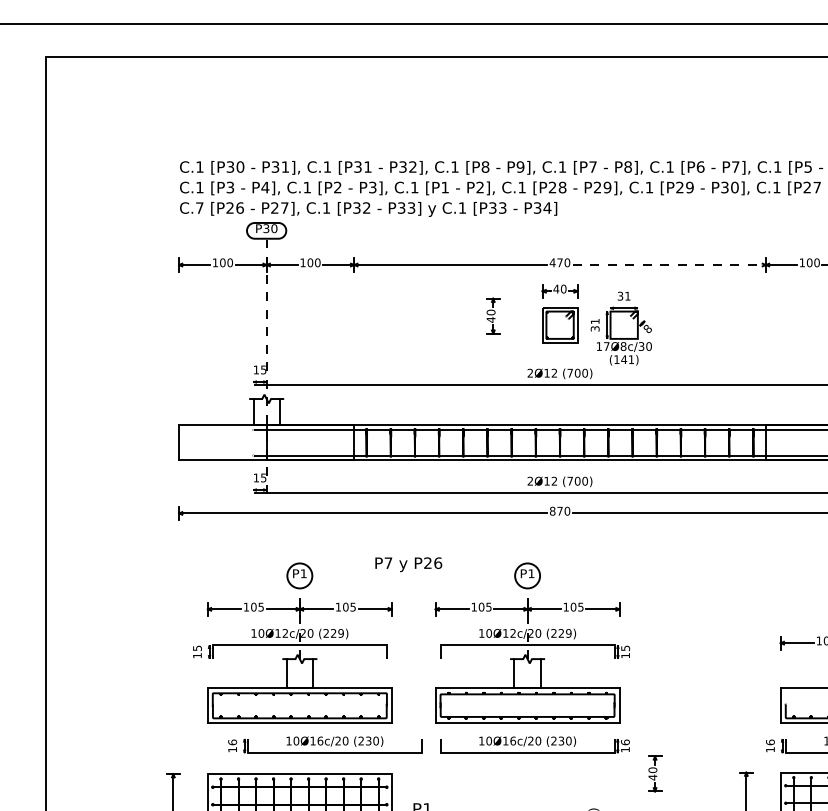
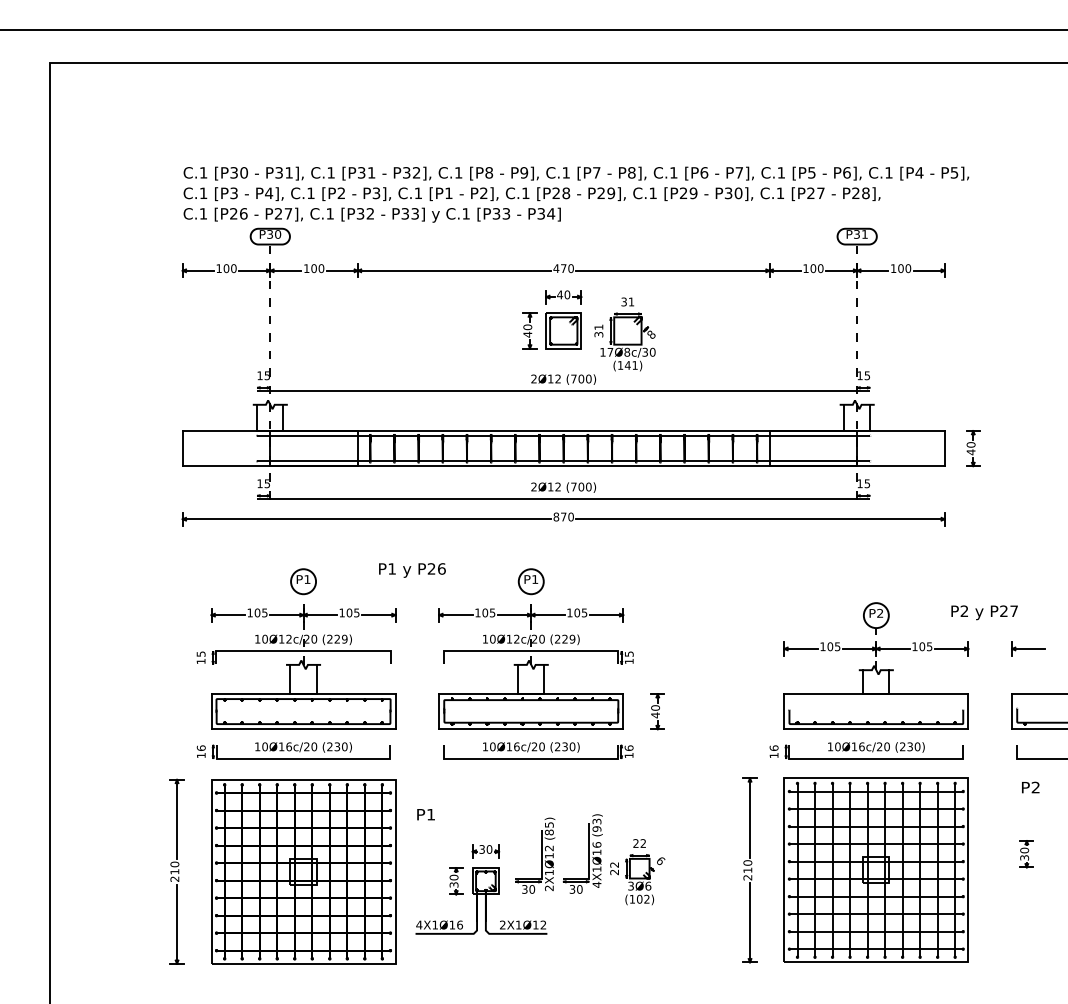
text: (199, 207) -> (203, 213), C.7 -> C.1
line: (669, 264) -> (673, 270), dashed -> solid
part: (492, 315) -> (529, 330), moved
text: (387, 562) -> (391, 568), P7 -> P1
part: (324, 744) -> (293, 750), moved
part: (654, 773) -> (657, 711), moved

